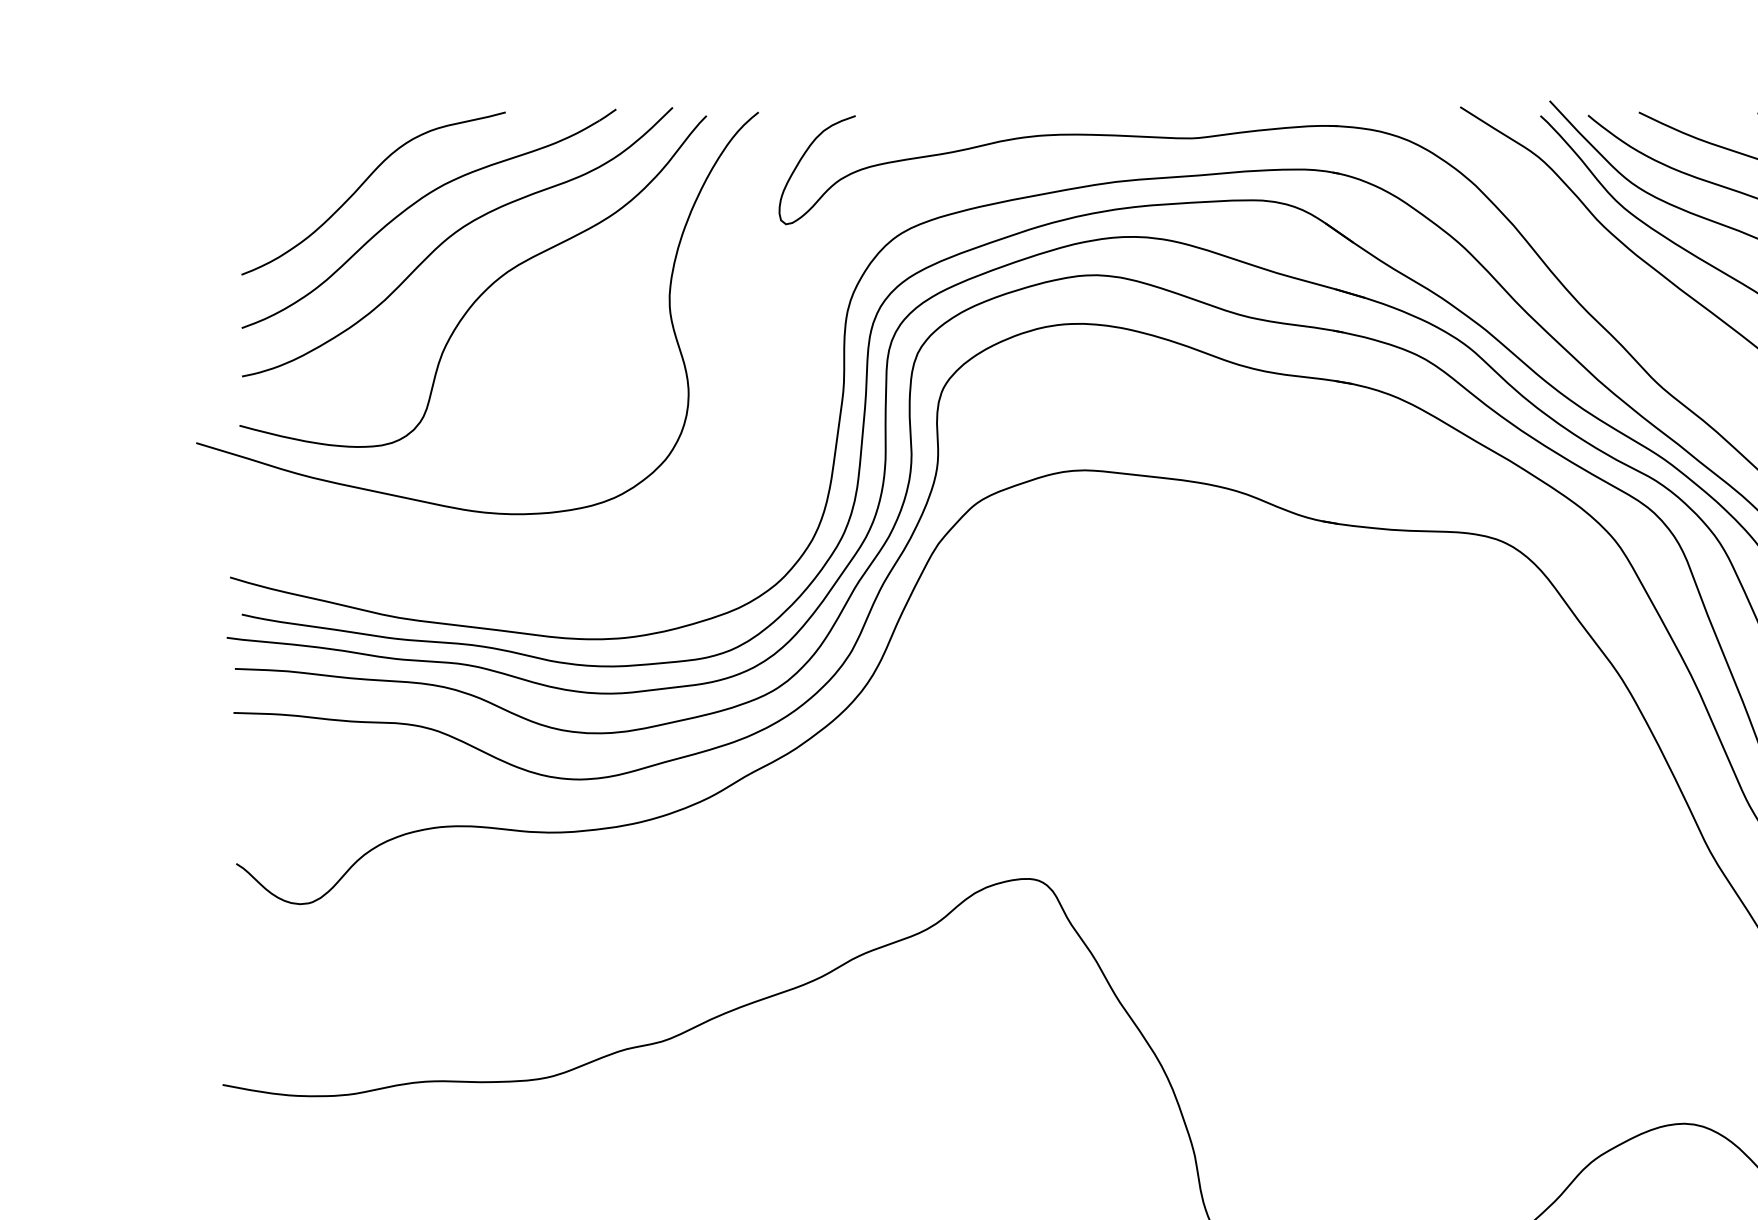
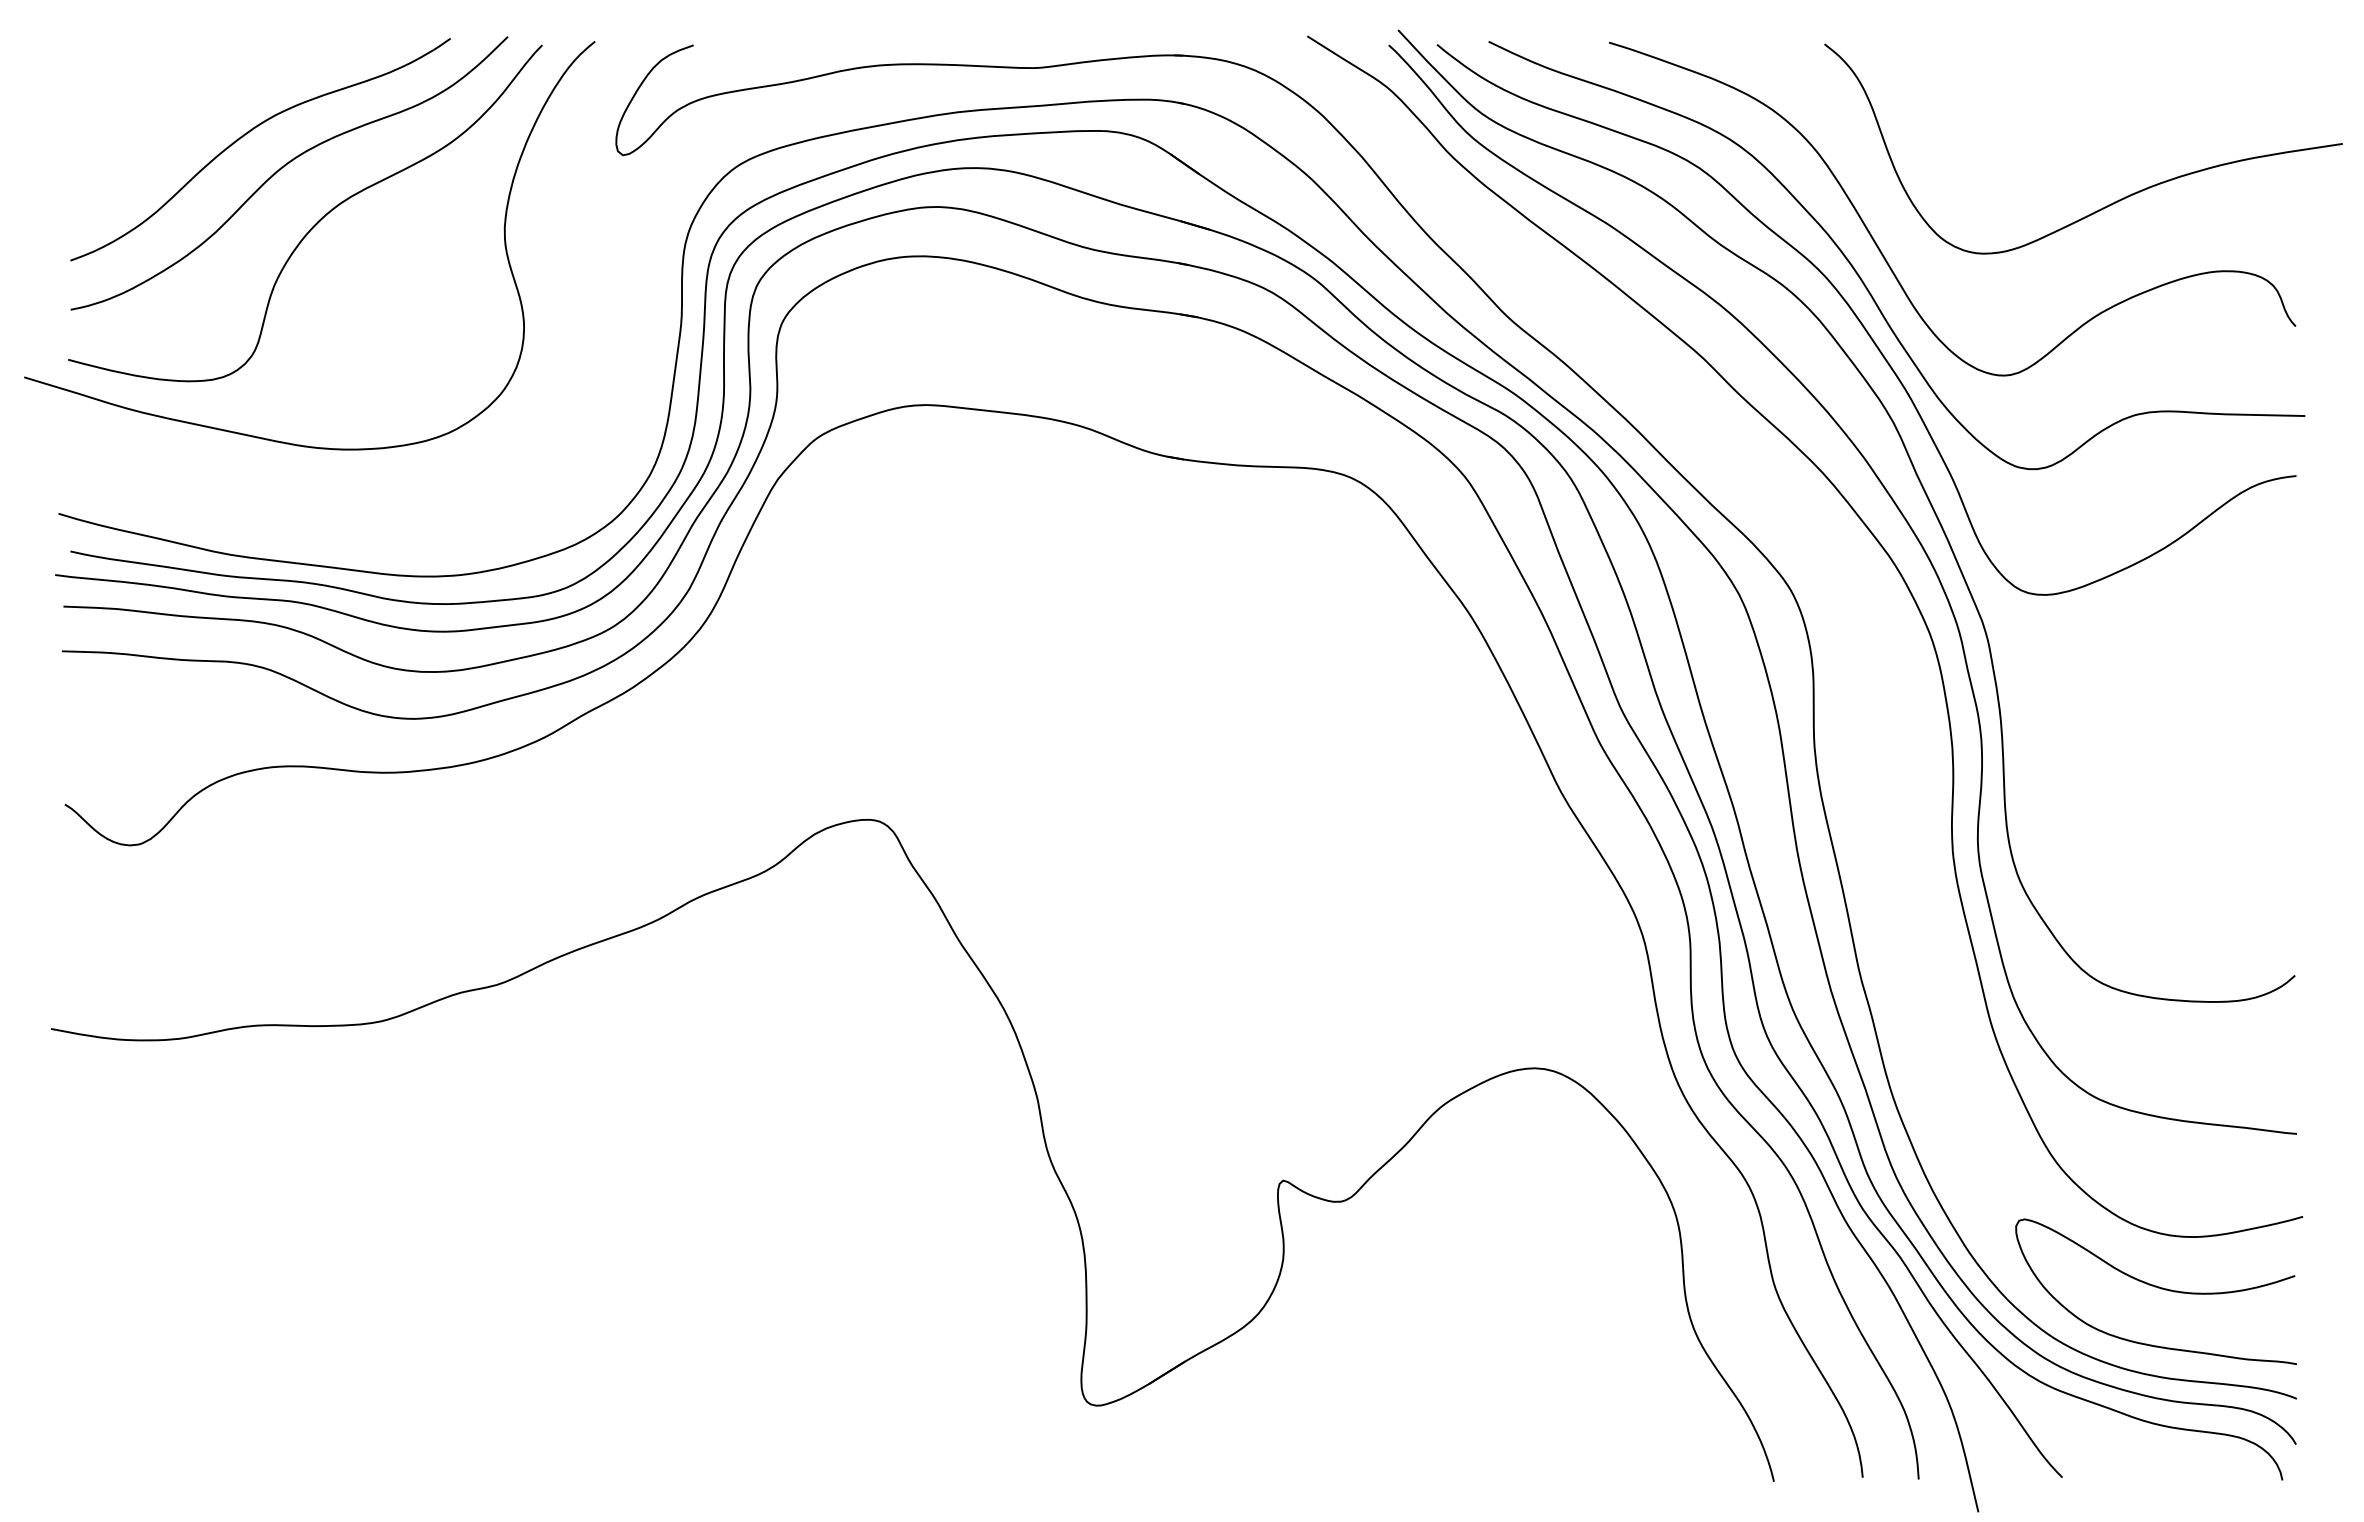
curve: (363, 184) -> (194, 114), removed

